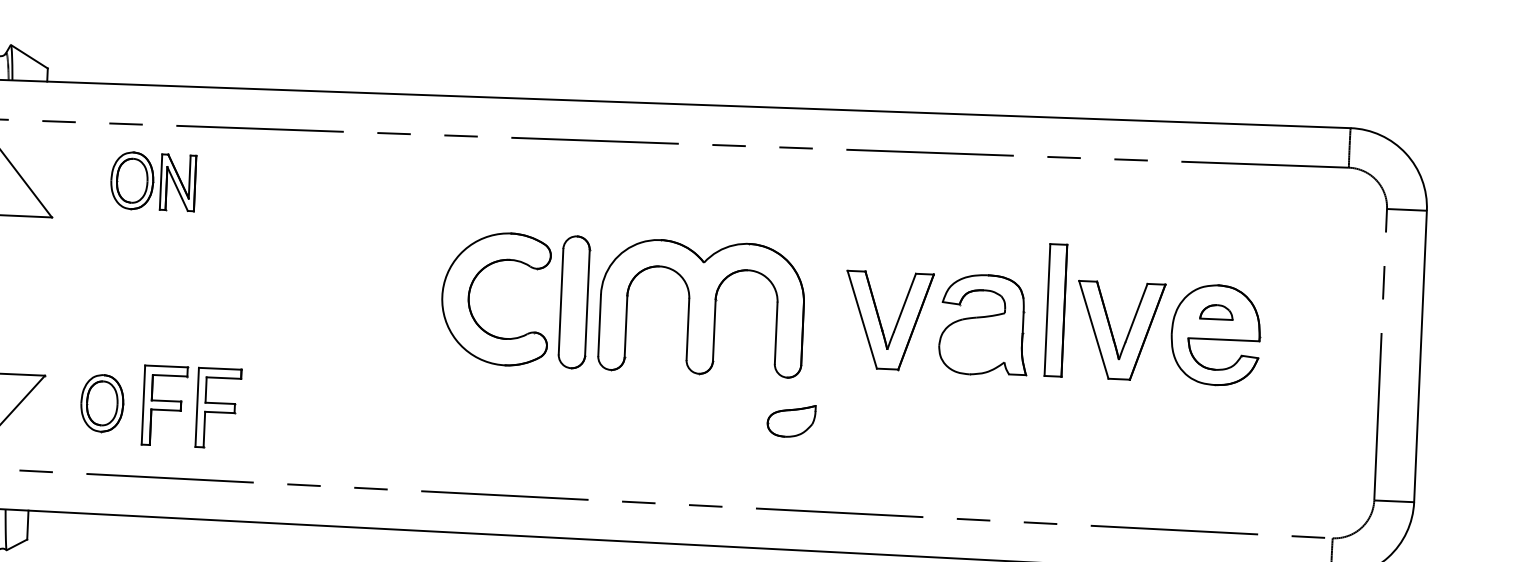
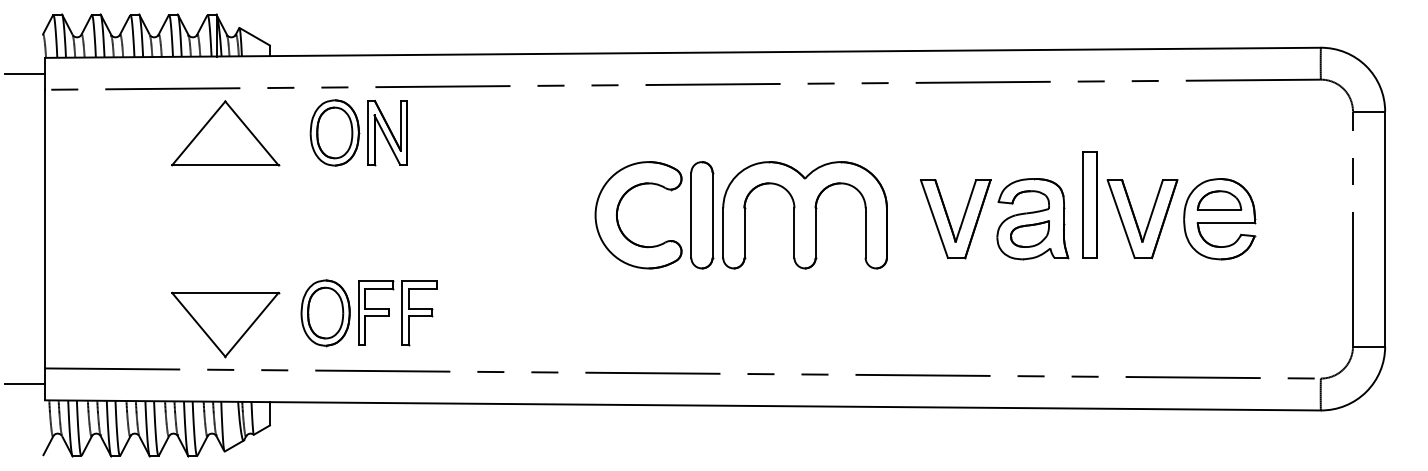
part: (152, 181) -> (358, 132), size x1.43
part: (1216, 312) -> (1219, 200), size x1.67
part: (102, 403) -> (325, 313), size x1.43
part: (790, 420) -> (1029, 233), moved

